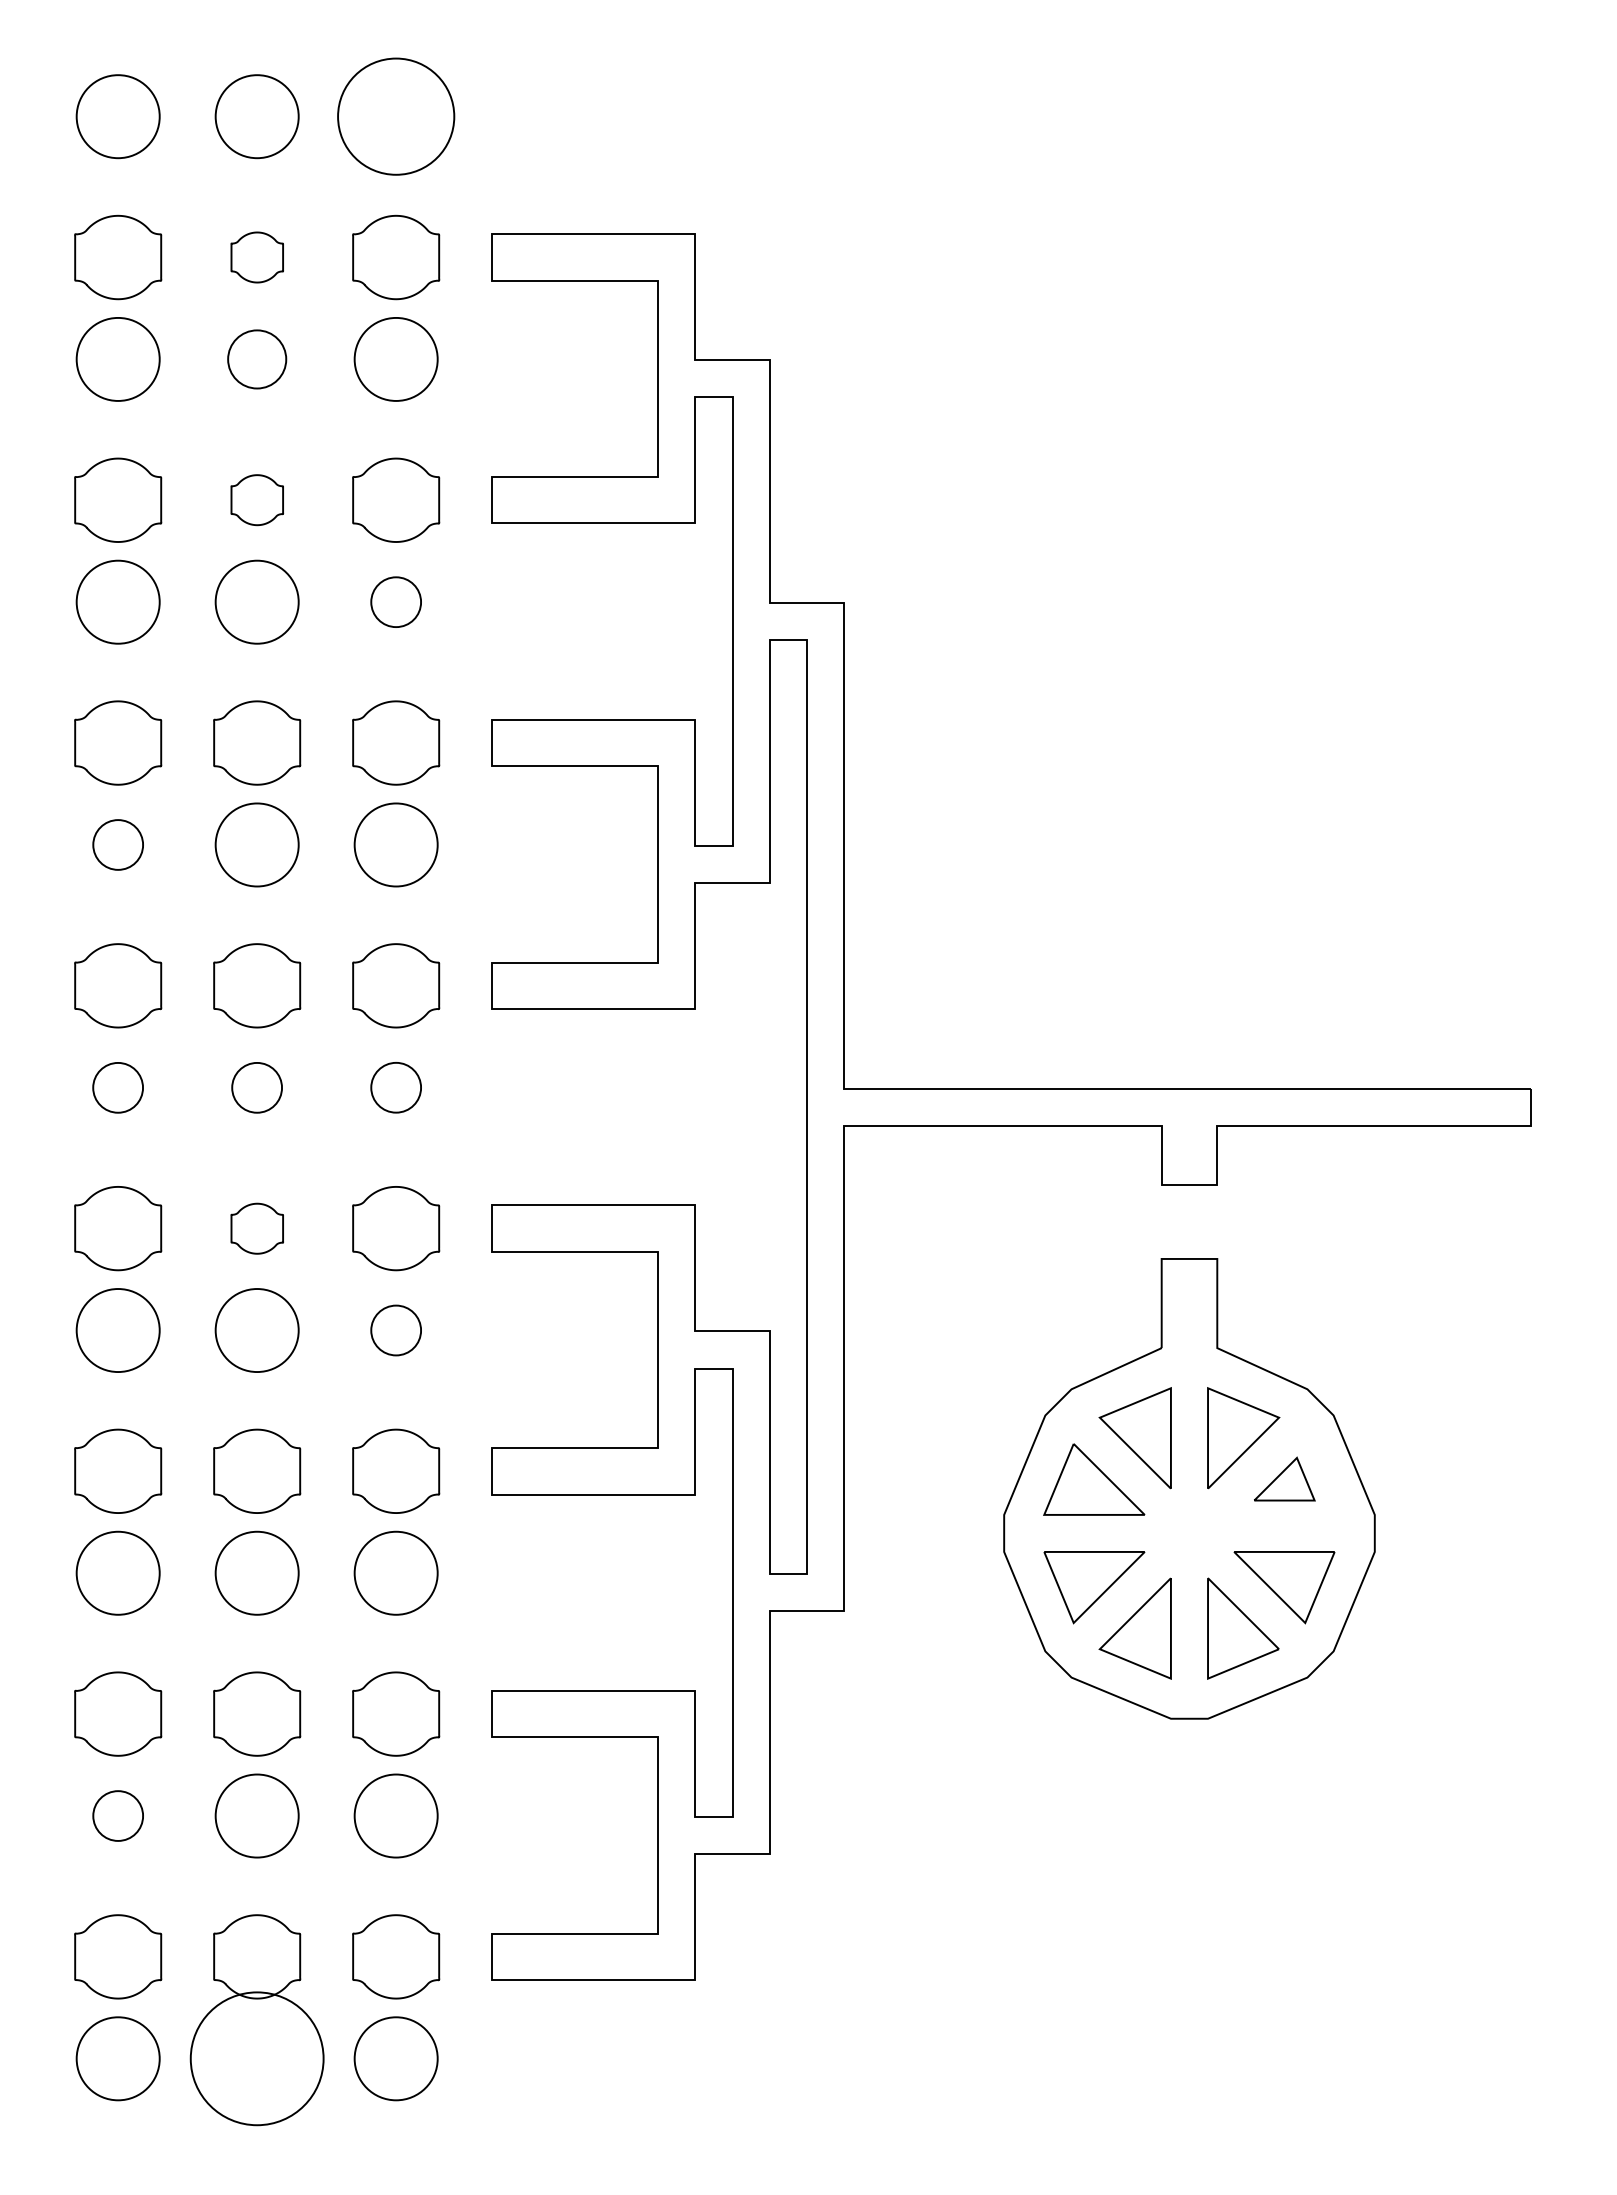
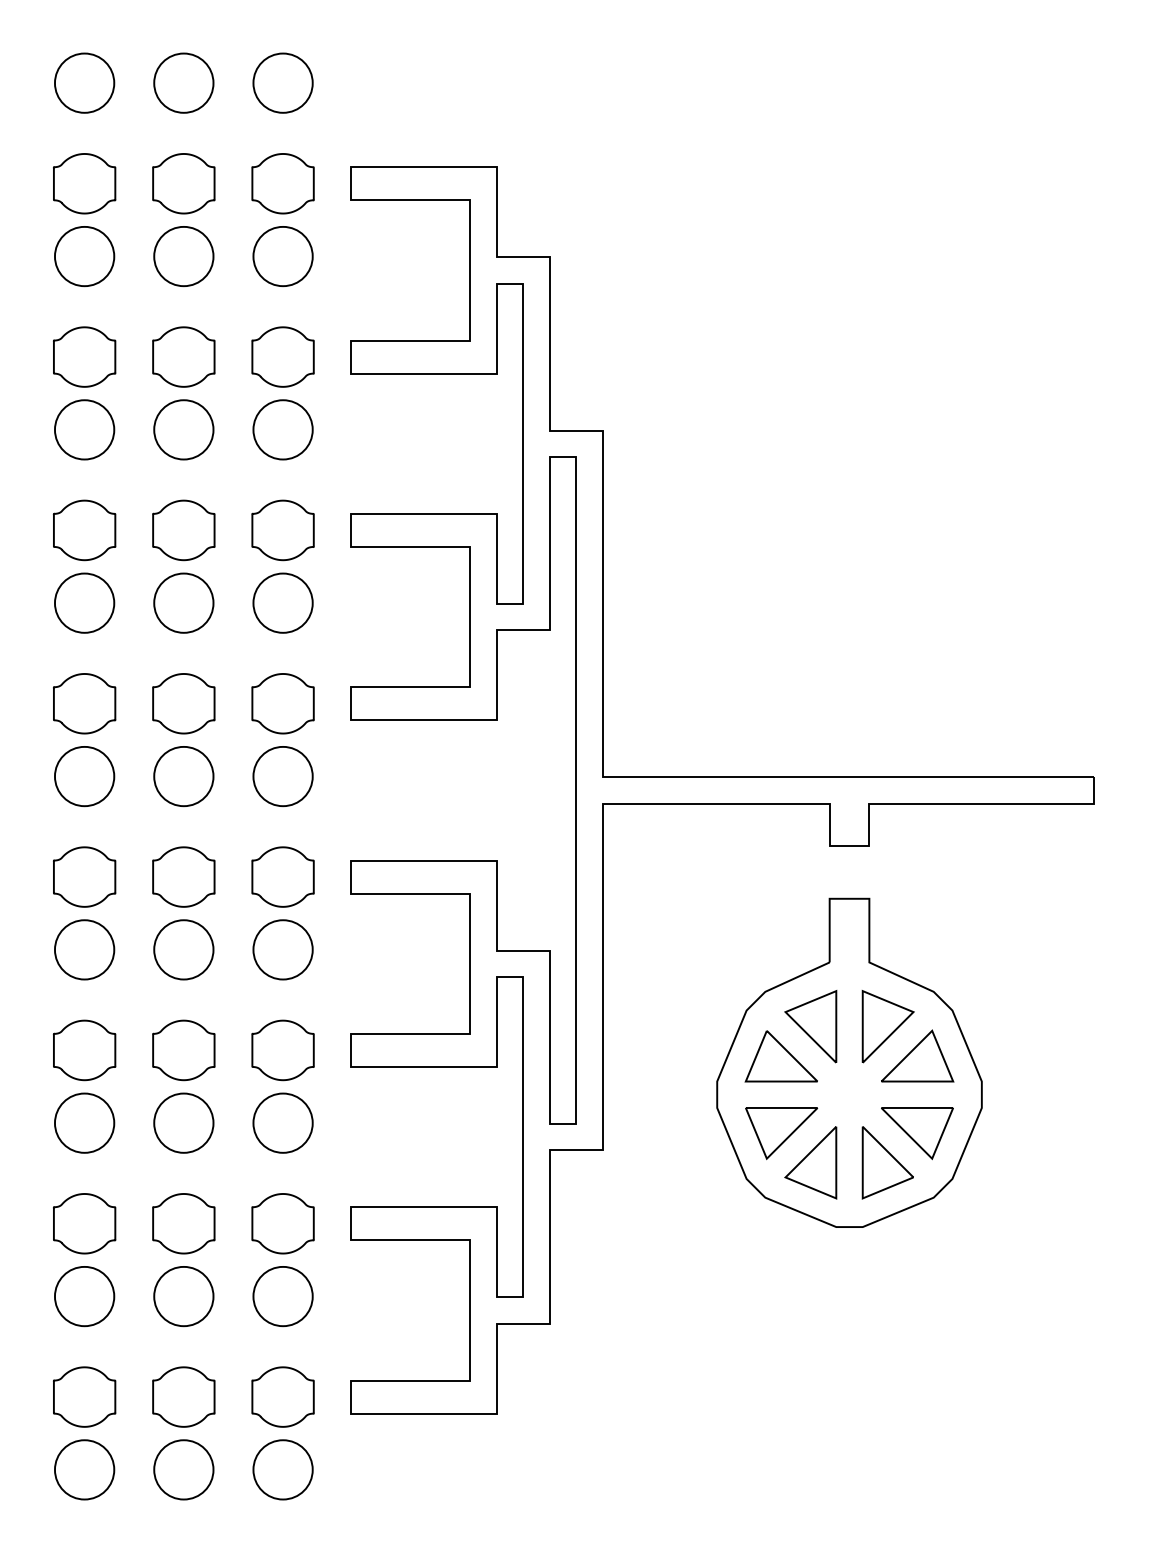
circle: (395, 116) -> (282, 83), size x0.71
part: (257, 257) -> (184, 183), size x1.67
circle: (256, 358) -> (183, 255), size x1.43
part: (257, 499) -> (184, 356), size x1.67
circle: (395, 601) -> (282, 429), size x1.67
circle: (117, 844) -> (84, 602), size x1.67
circle: (117, 1087) -> (84, 776), size x1.67
circle: (256, 1087) -> (183, 776), size x1.67
circle: (395, 1087) -> (282, 776), size x1.67
part: (257, 1228) -> (184, 877), size x1.67
circle: (395, 1330) -> (282, 949), size x1.67
part: (1284, 1478) -> (917, 1055), size x1.67
circle: (117, 1815) -> (84, 1296), size x1.67
circle: (256, 2058) -> (183, 1469), size x0.62

